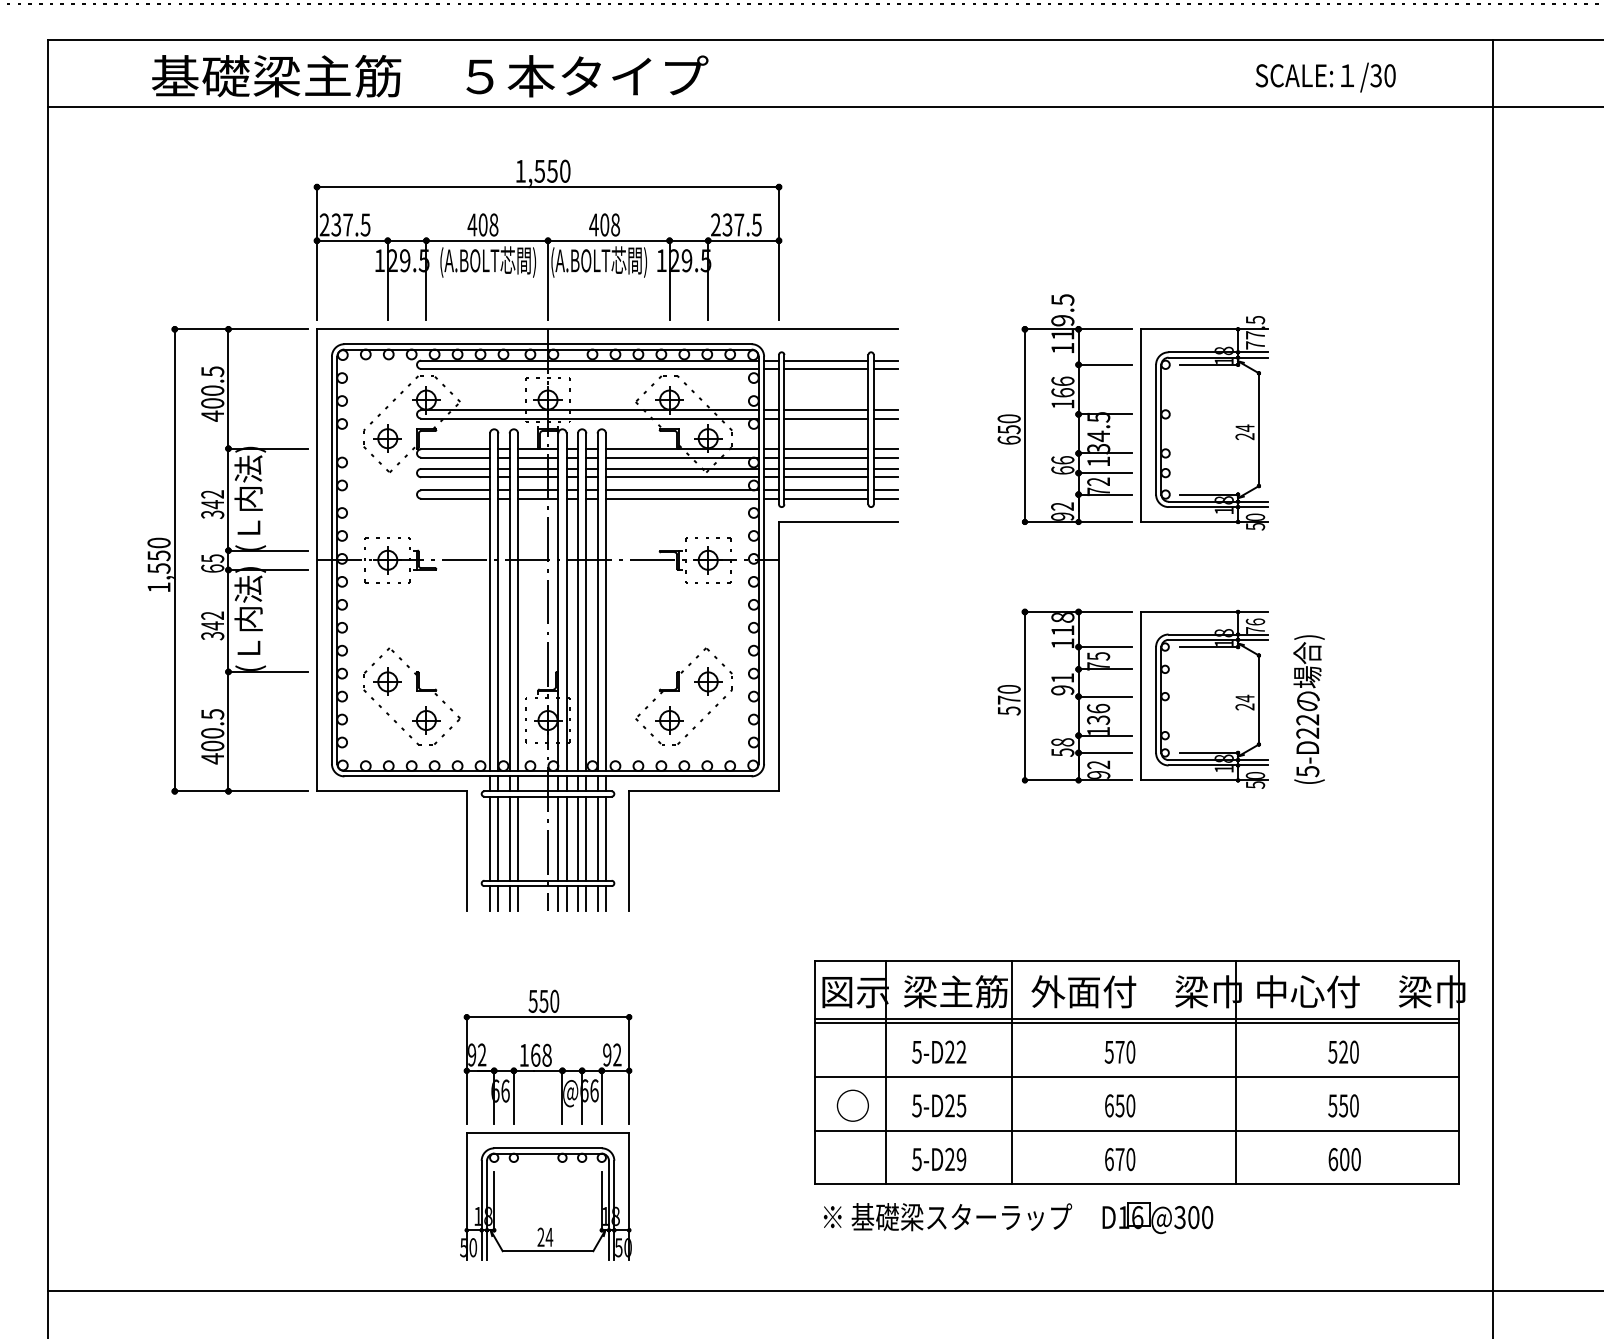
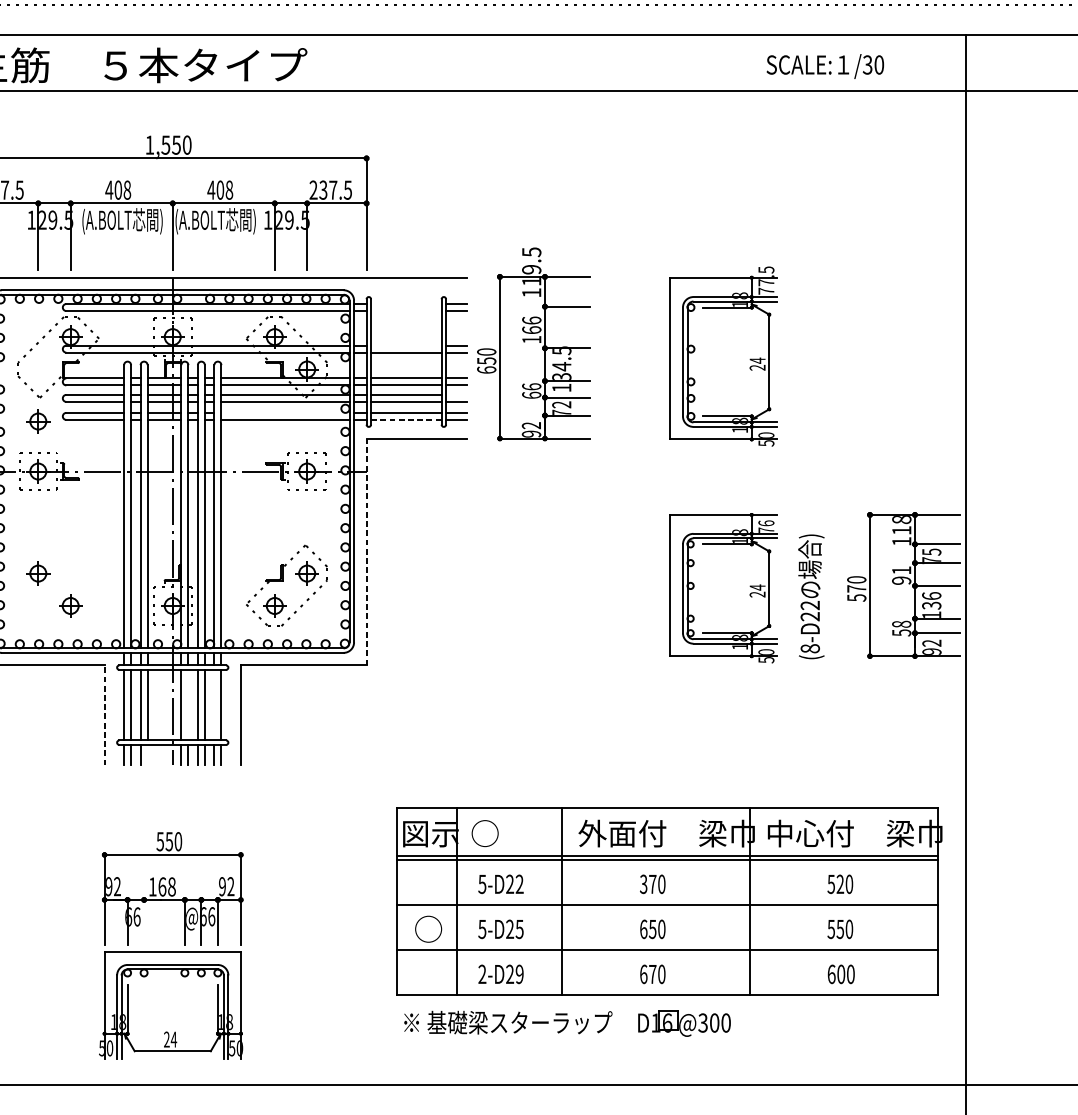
line: (826, 360) -> (406, 303), removed
line: (826, 369) -> (406, 311), removed
part: (1064, 409) -> (533, 344), moved
line: (826, 410) -> (406, 345), removed
part: (387, 438) -> (38, 421), moved
line: (885, 468) -> (455, 394), removed
line: (681, 490) -> (284, 412), removed
line: (826, 498) -> (406, 419), solid -> dashed
line: (779, 656) -> (366, 552), solid -> dashed
part: (416, 691) -> (62, 581), removed
part: (1064, 695) -> (903, 585), moved
text: (1307, 771) -> (810, 648), (5-D22 -> (8-D22
line: (566, 838) -> (188, 705), removed
line: (597, 838) -> (214, 705), removed
line: (466, 850) -> (104, 715), solid -> dashed
line: (518, 898) -> (147, 755), removed
text: (955, 991) -> (514, 833), 梁主筋 -> ○
text: (1109, 1051) -> (643, 883), 570 -> 370
line: (513, 1097) -> (143, 922), removed
text: (916, 1159) -> (481, 974), 5-D29 -> 2-D29

